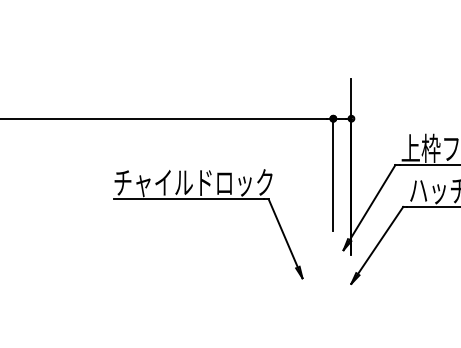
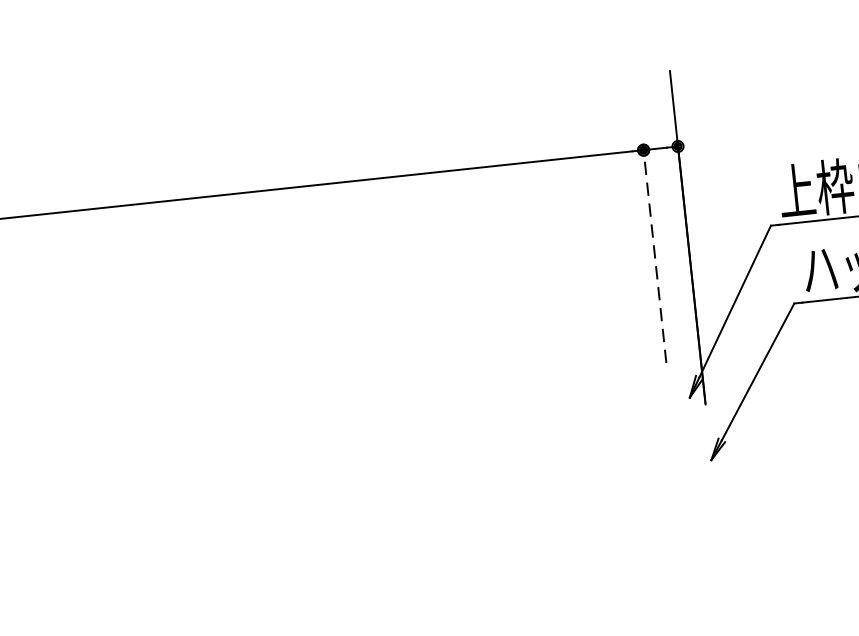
line: (333, 172) -> (654, 252), solid -> dashed
part: (208, 199) -> (422, 328), removed

